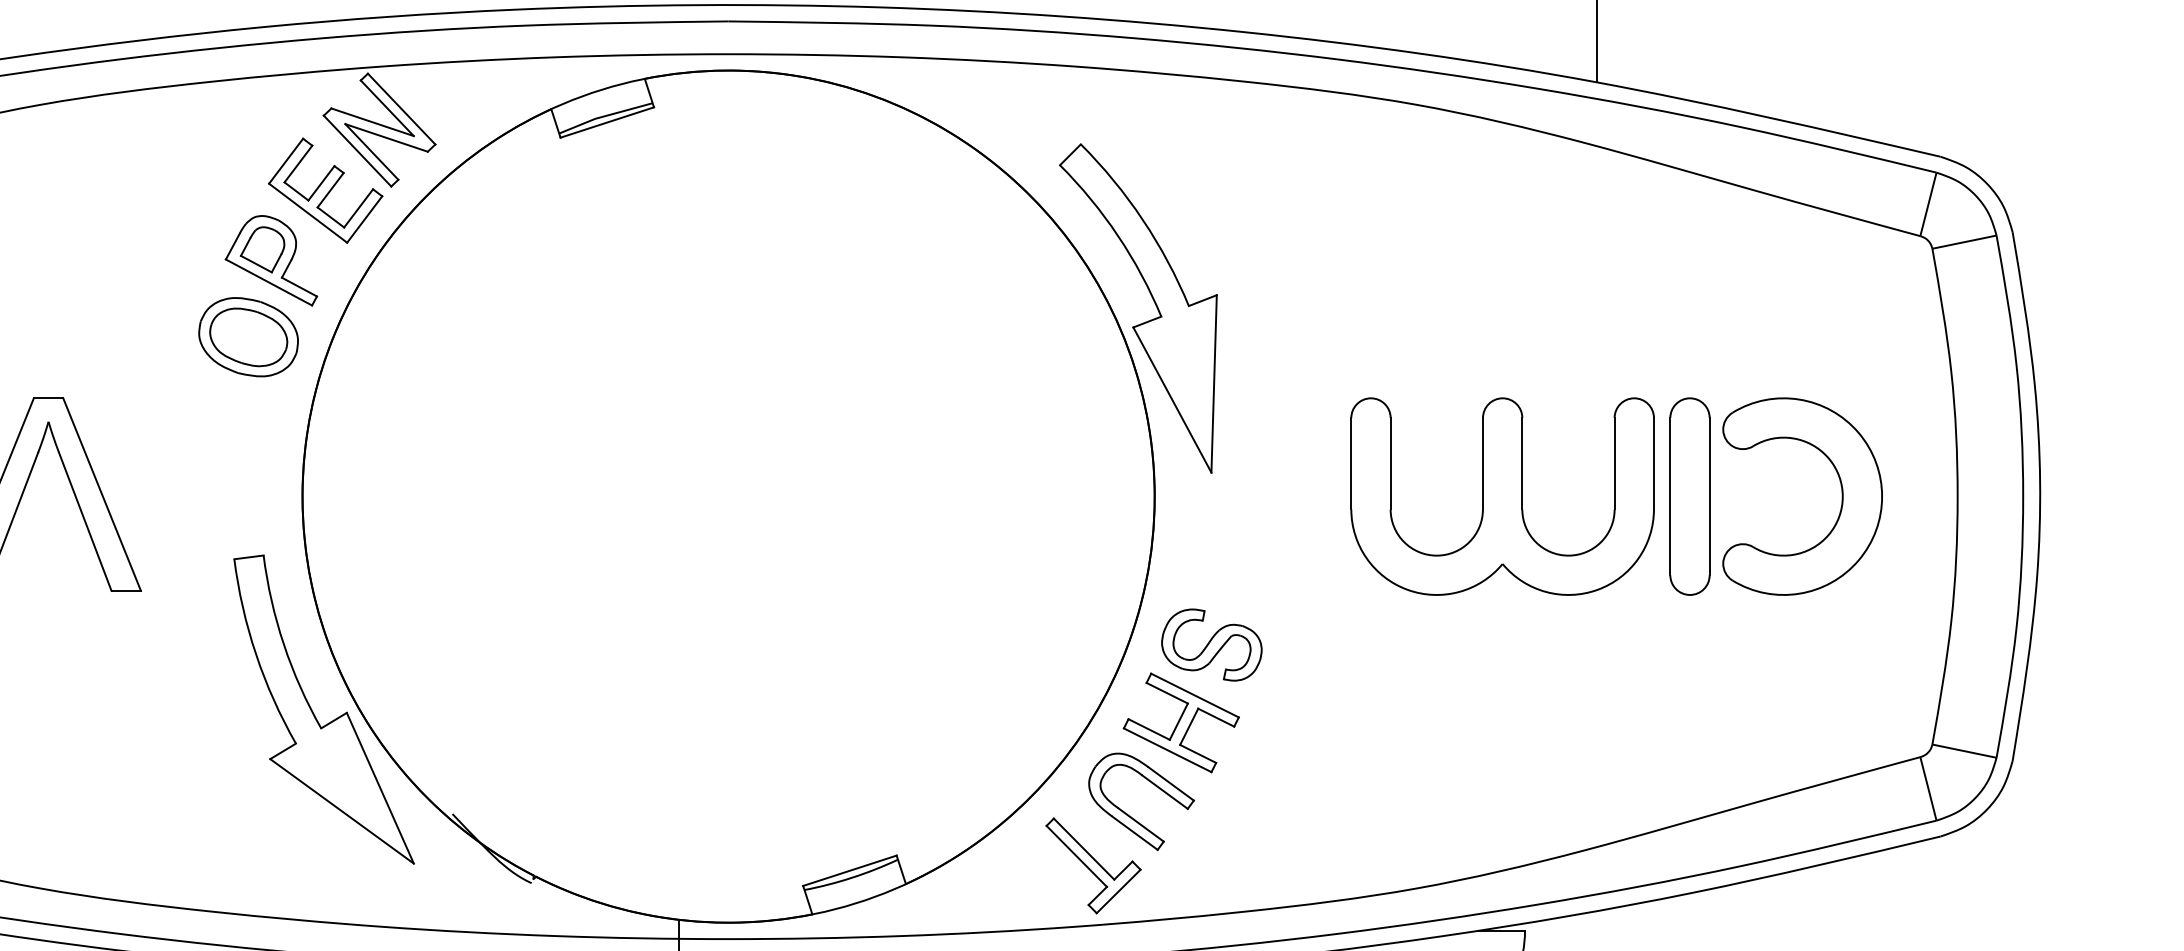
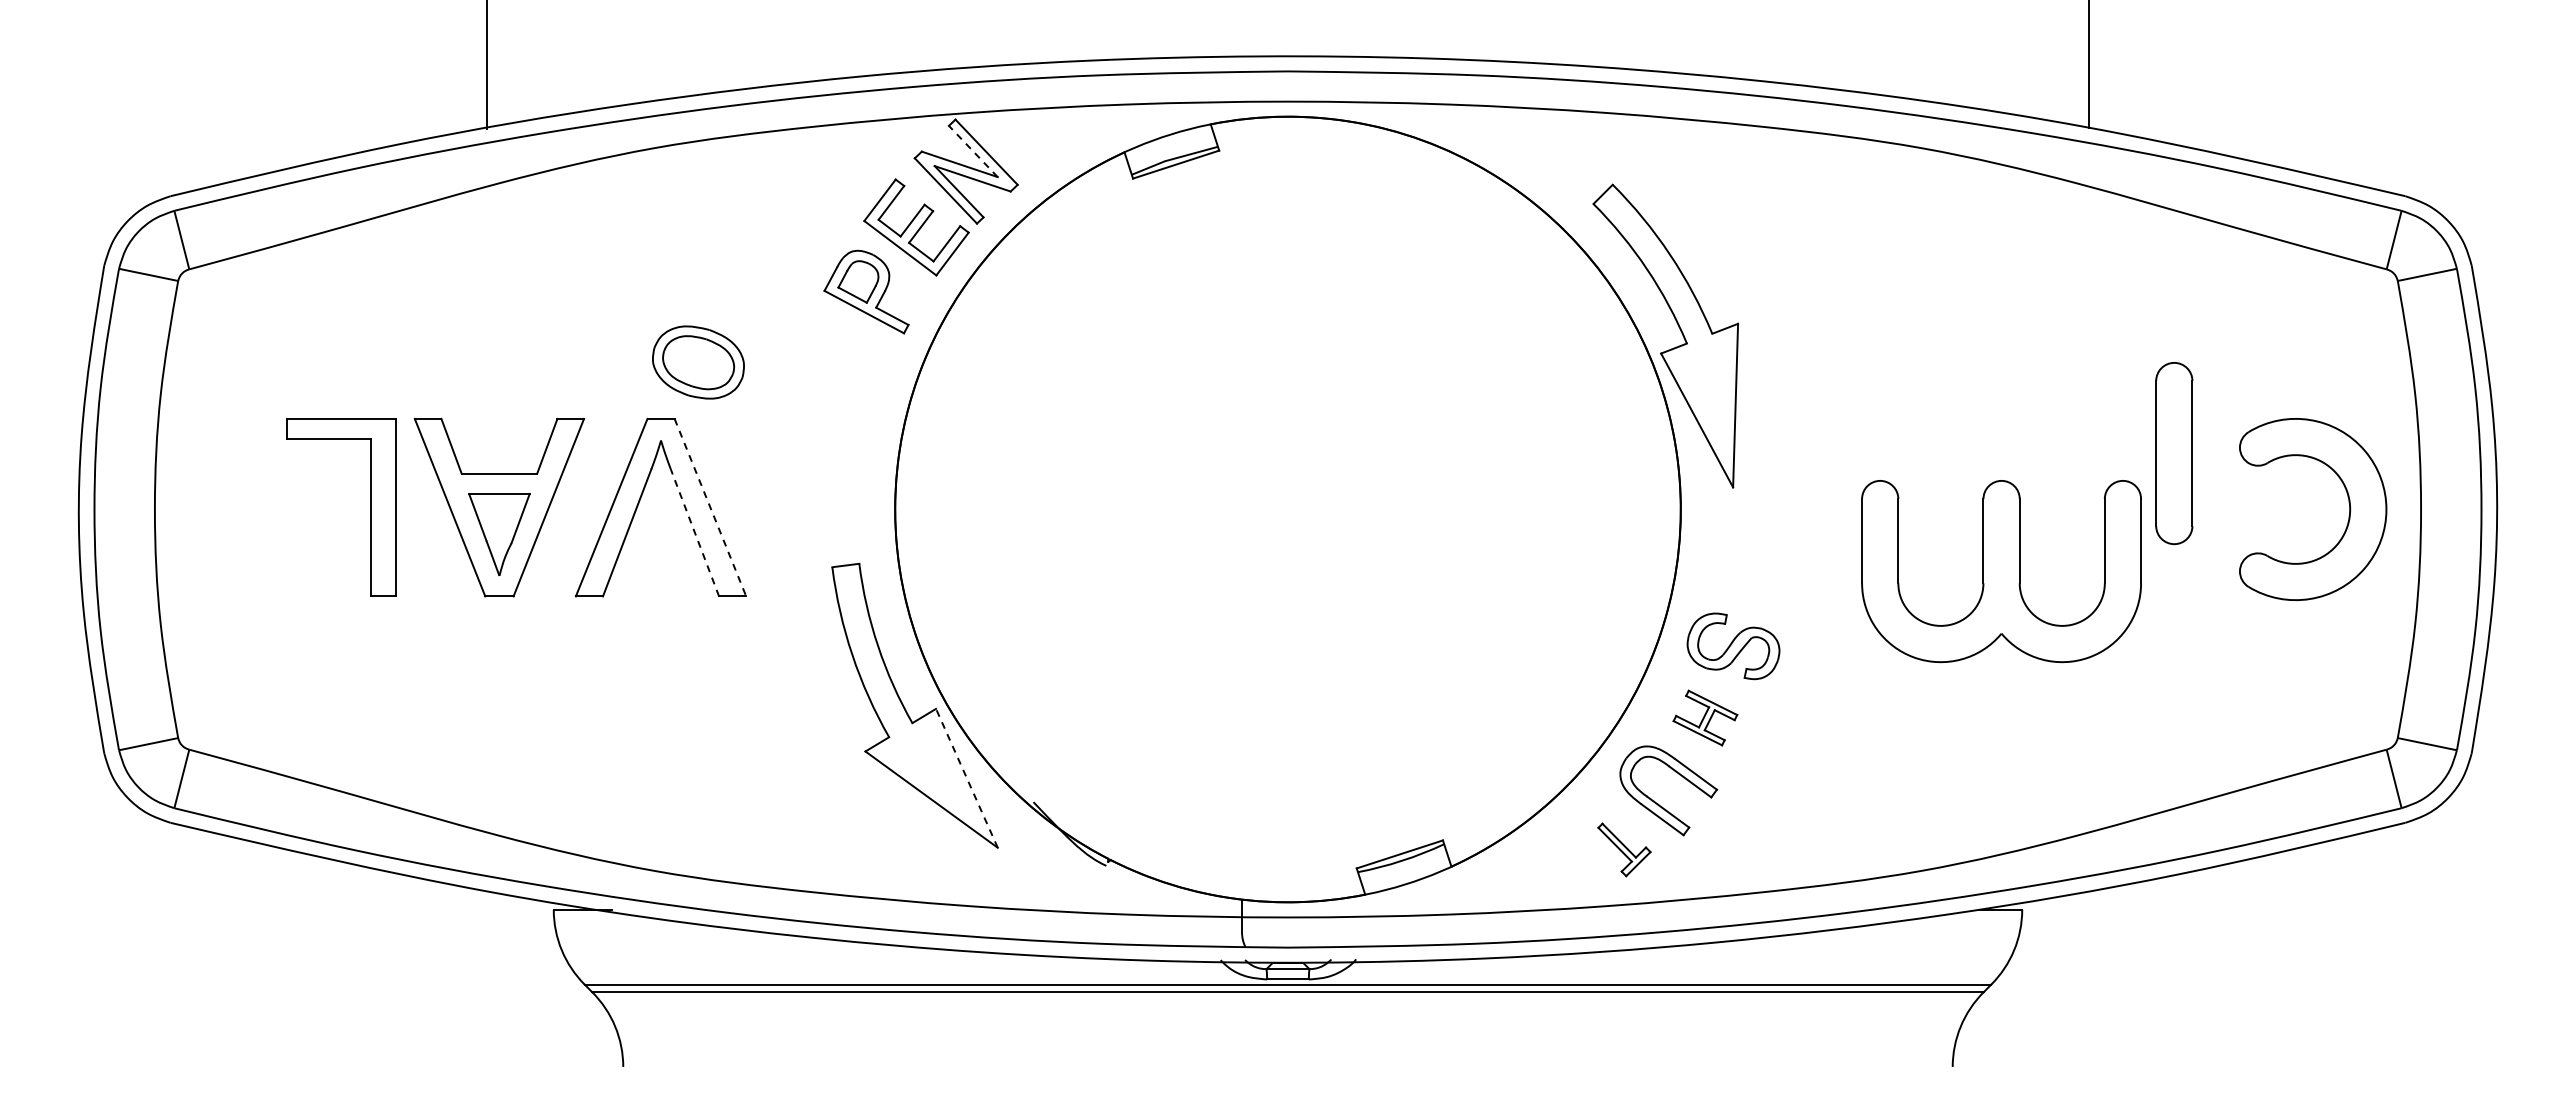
line: (386, 108) -> (972, 151), solid -> dashed
part: (248, 337) -> (698, 362), moved
part: (1840, 490) -> (2348, 503), moved
line: (102, 494) -> (710, 507), solid -> dashed
part: (1502, 496) -> (2001, 571), moved
part: (1690, 496) -> (2174, 453), moved
line: (84, 521) -> (694, 532), solid -> dashed
part: (1181, 722) -> (1705, 717), size x0.6
line: (379, 787) -> (966, 777), solid -> dashed
part: (1093, 865) -> (1624, 849), size x0.6

